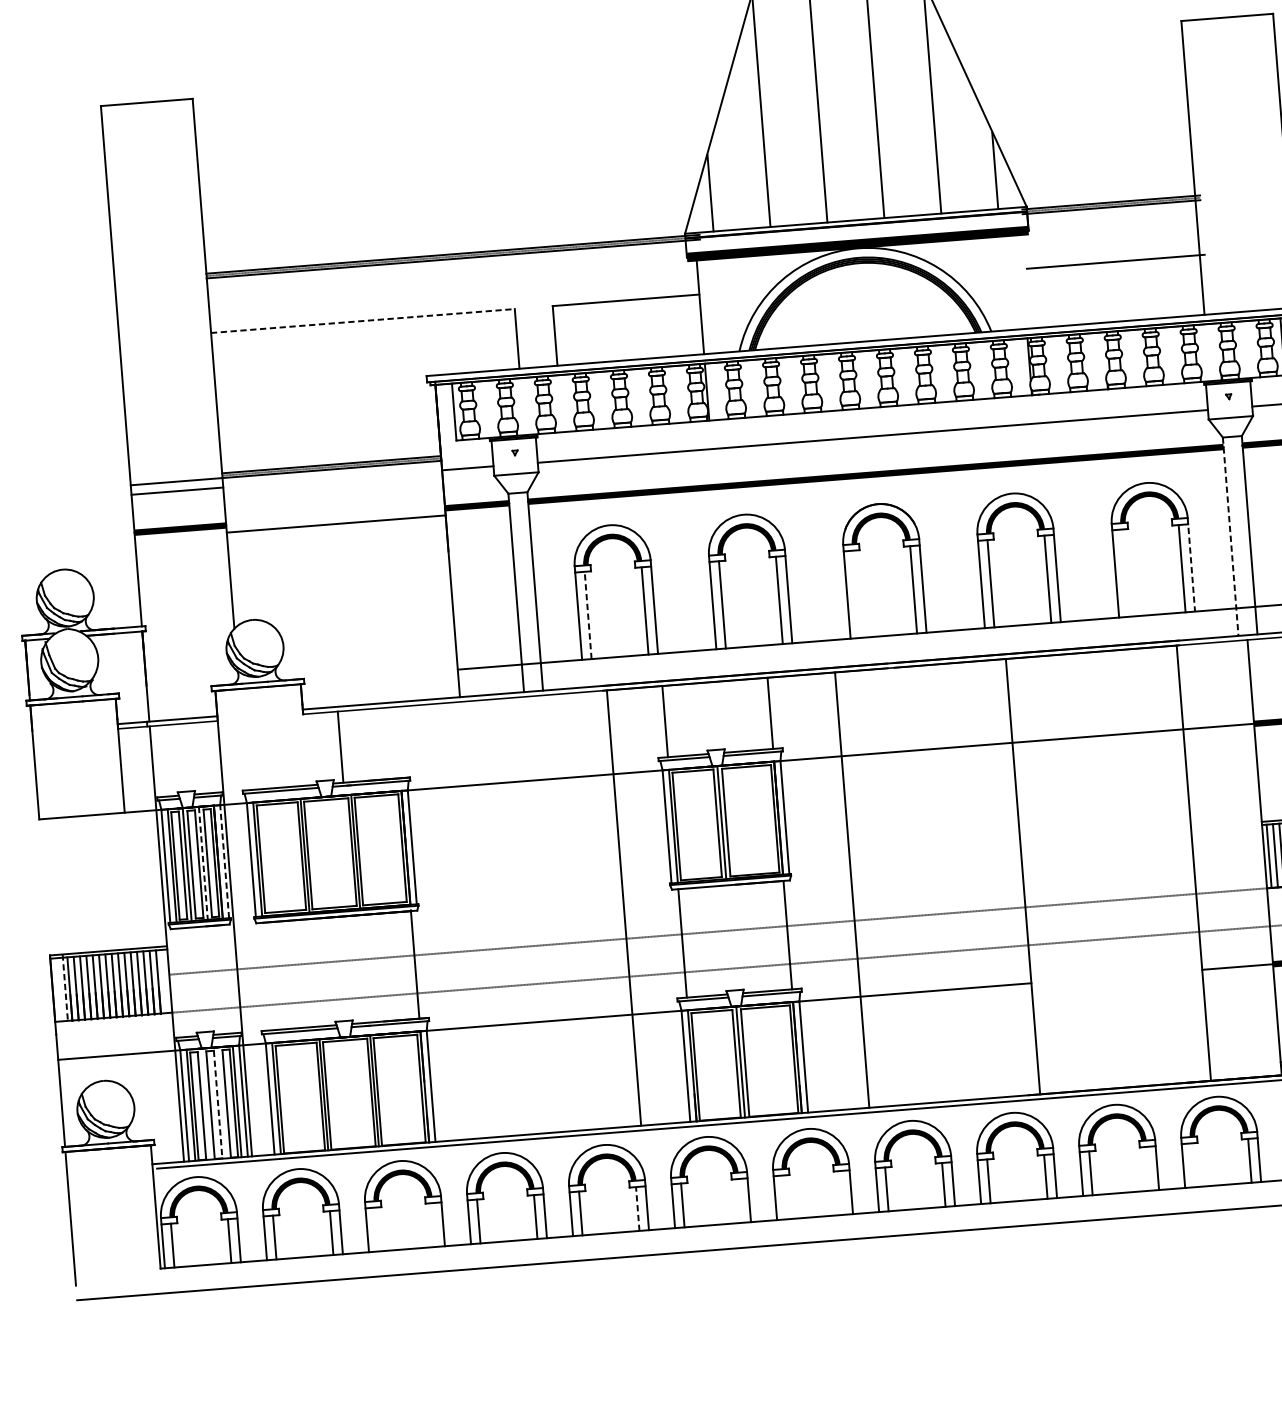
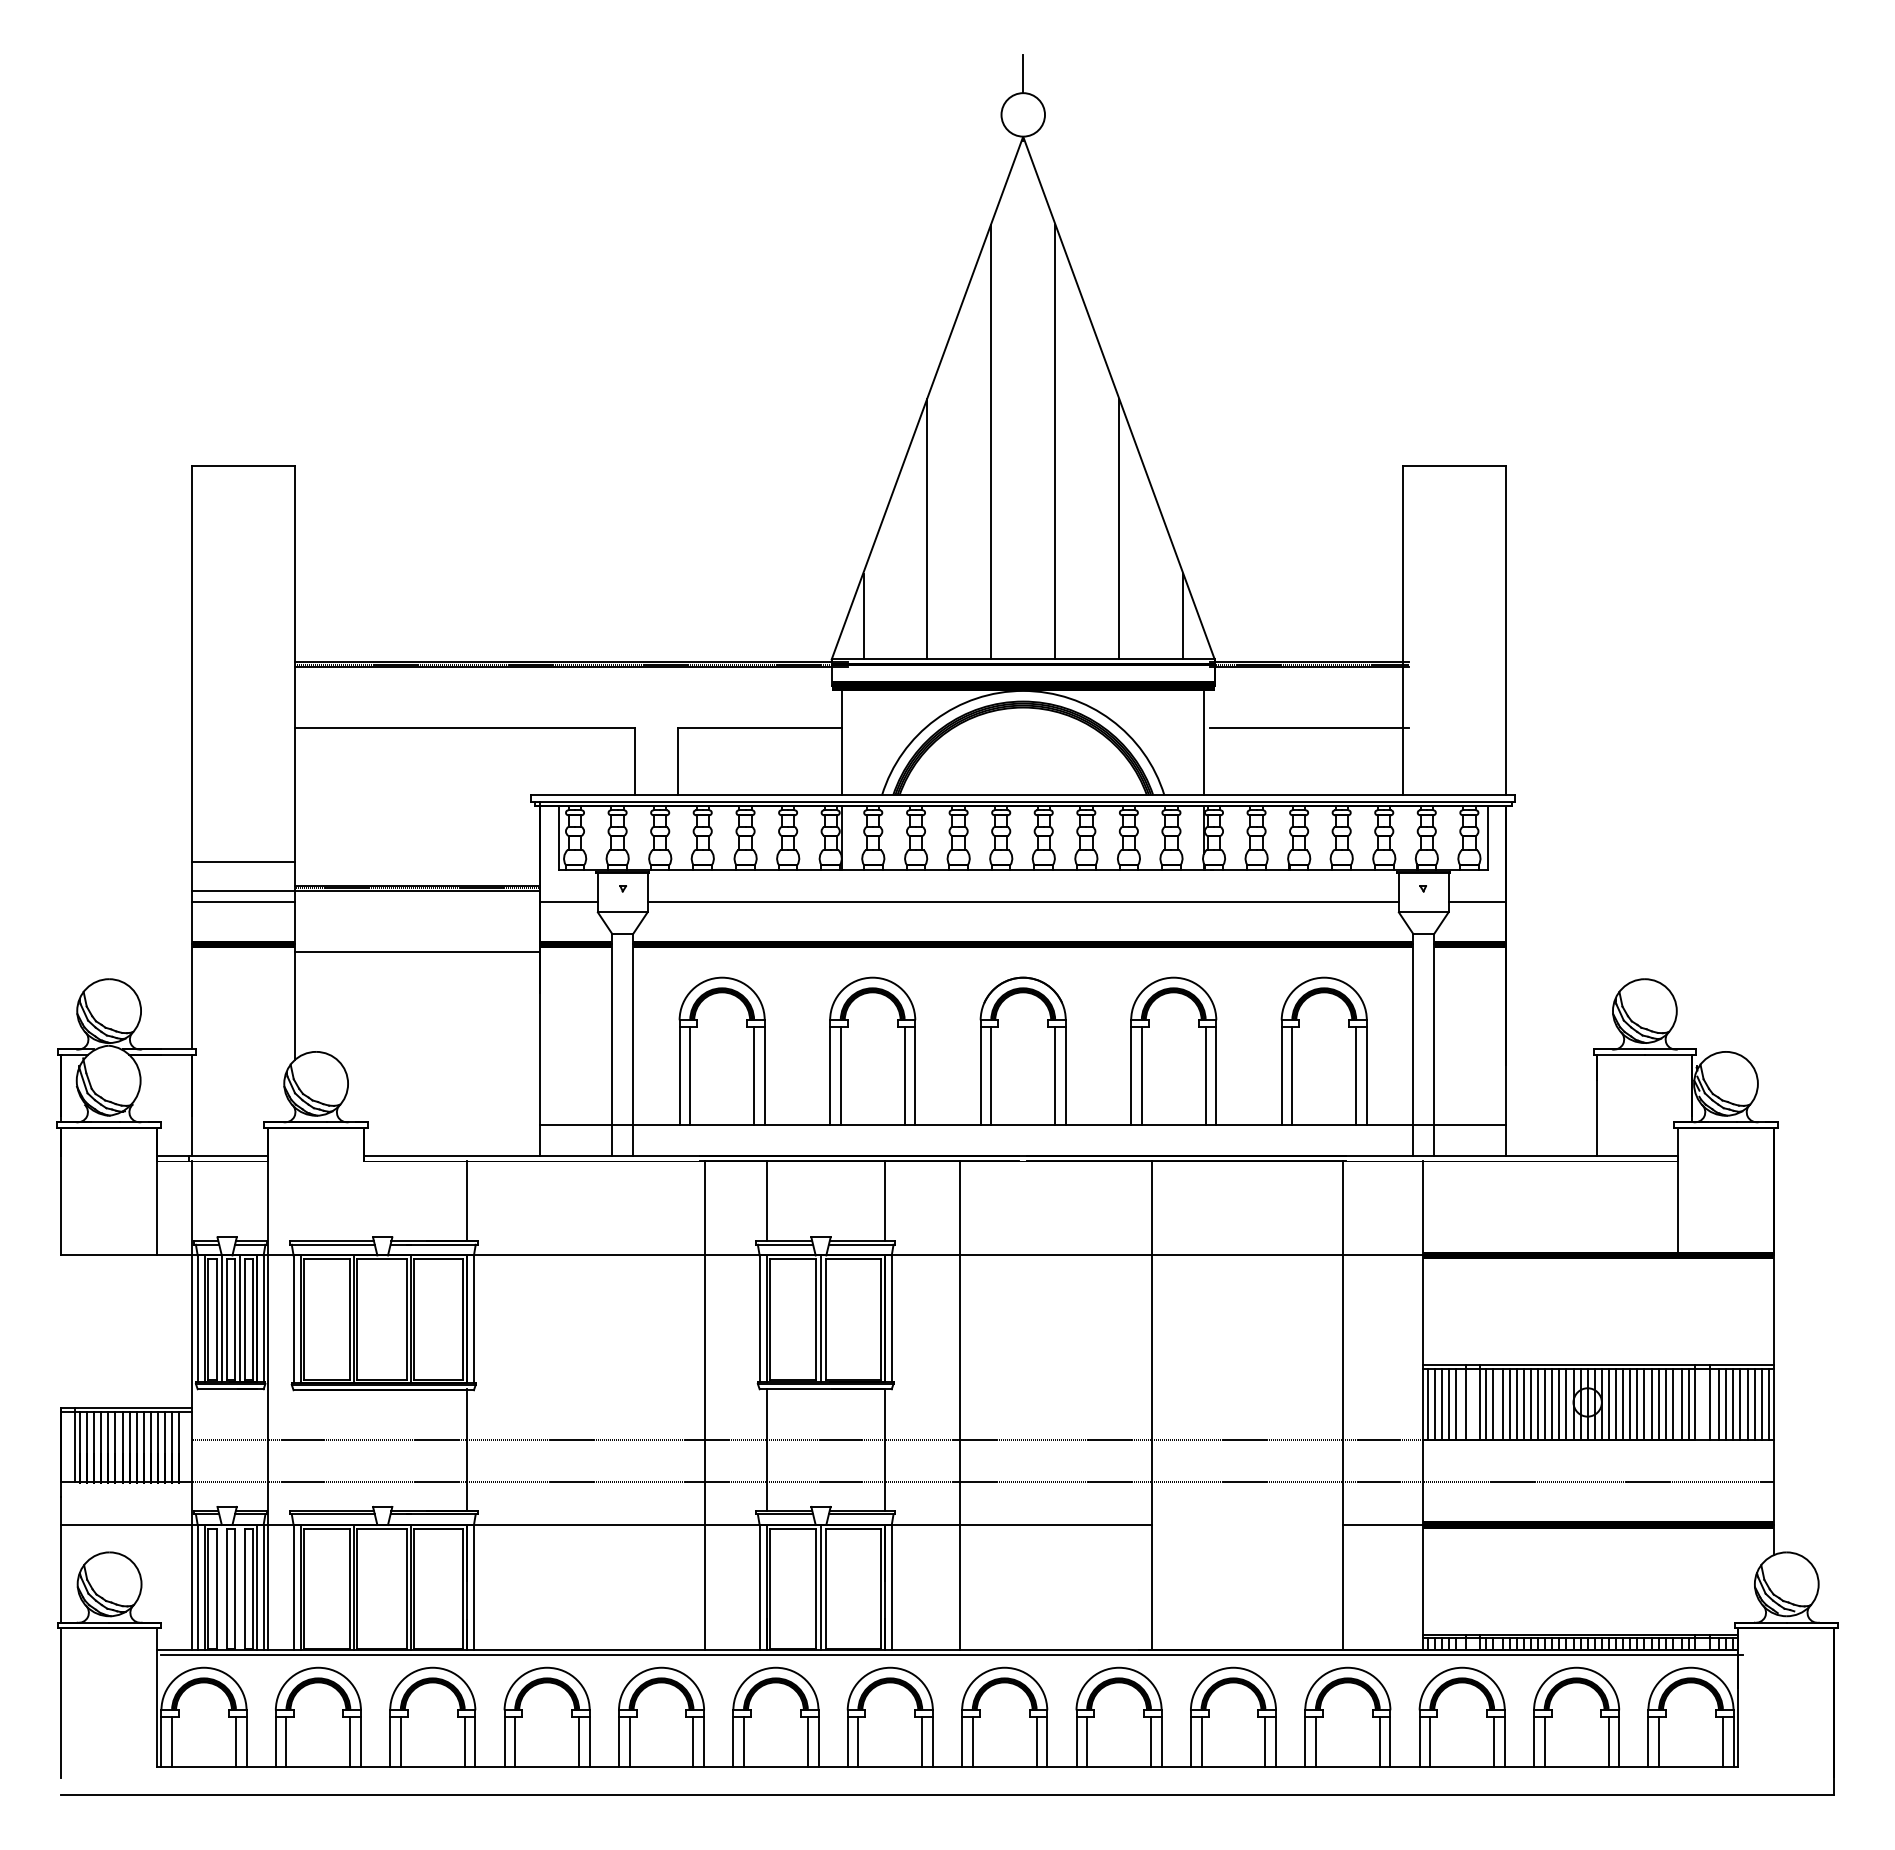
line: (1023, 279) -> (1204, 740), added
line: (363, 321) -> (465, 728), dashed -> solid
line: (174, 456) -> (243, 862), added
line: (1231, 537) -> (1413, 1045), dashed -> solid
line: (1191, 565) -> (1366, 1073), dashed -> solid
line: (1125, 573) -> (1292, 1076), added
line: (856, 594) -> (991, 1076), added
line: (588, 615) -> (690, 1076), dashed -> solid
line: (340, 747) -> (466, 1201), moved
line: (224, 862) -> (263, 1319), dashed -> solid
line: (203, 864) -> (239, 1319), dashed -> solid
line: (65, 987) -> (75, 1445), dashed -> solid
line: (218, 1105) -> (235, 1589), dashed -> solid
line: (1192, 1164) -> (1315, 1741), added
line: (1147, 1168) -> (1265, 1741), added
line: (842, 1192) -> (922, 1741), added
line: (784, 1196) -> (858, 1741), added
line: (739, 1200) -> (807, 1741), added
line: (637, 1209) -> (693, 1742), dashed -> solid
line: (433, 1224) -> (464, 1741), added
line: (376, 1229) -> (400, 1741), added

